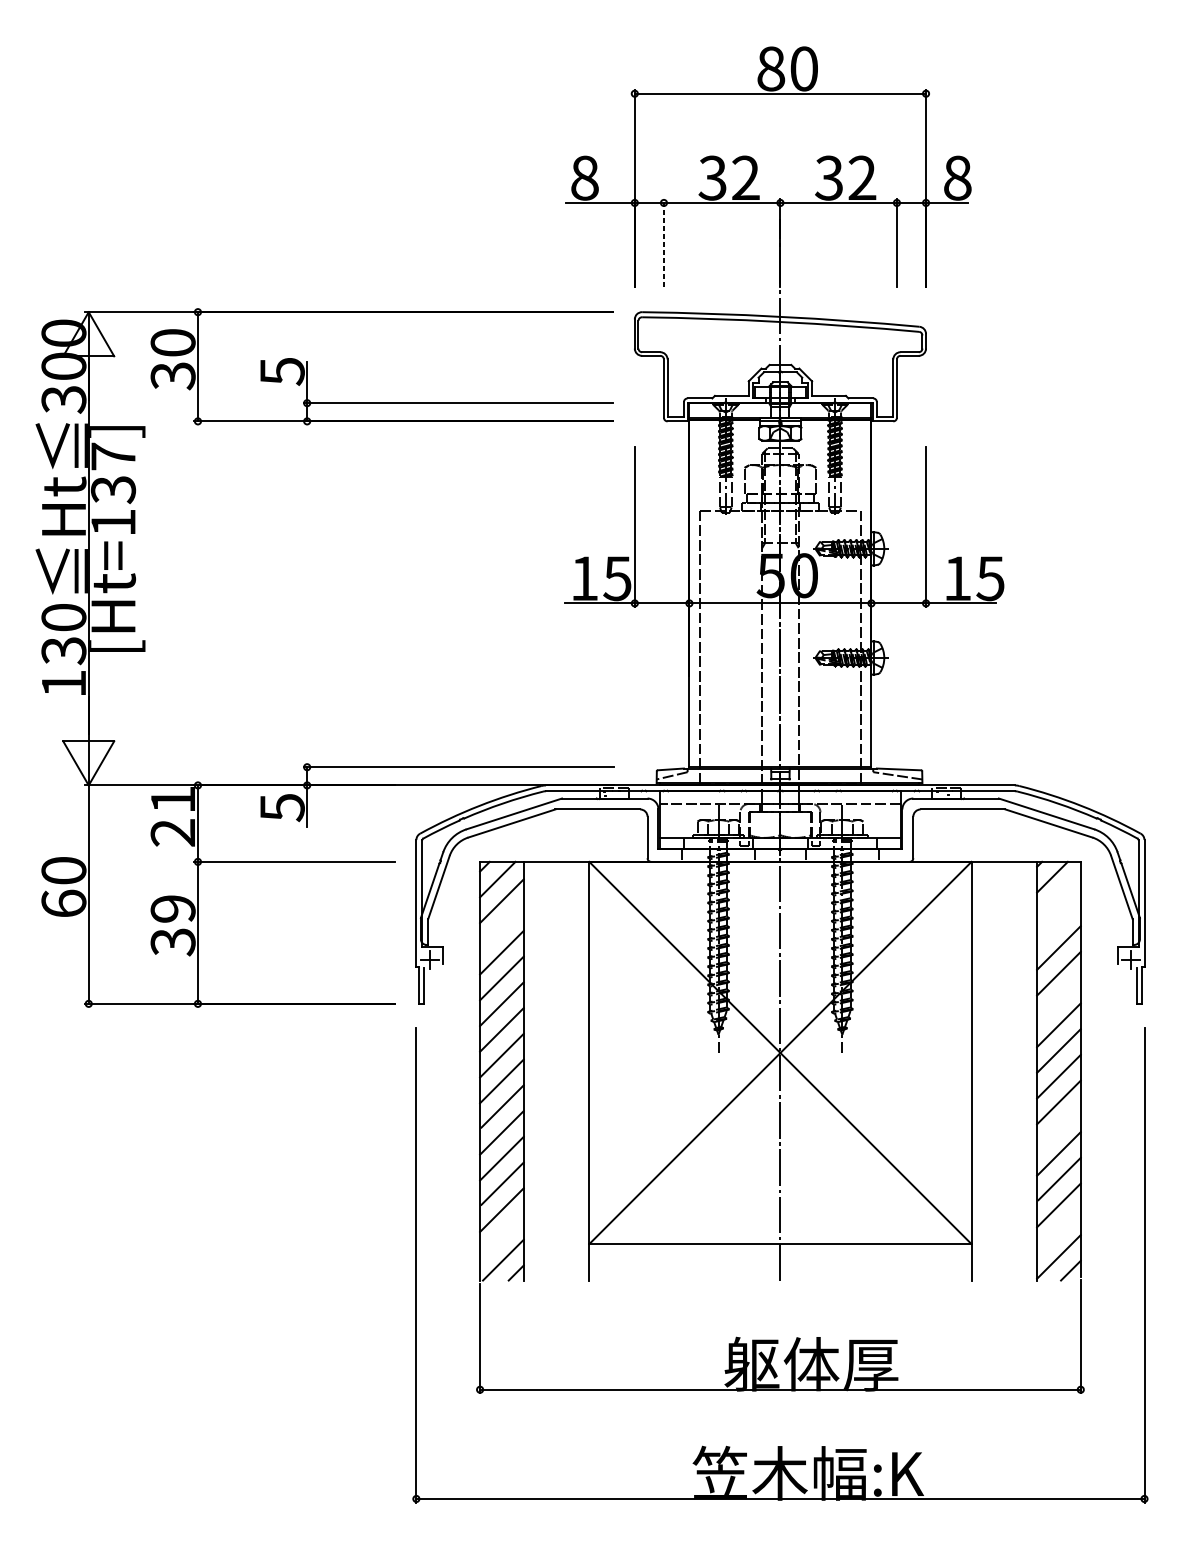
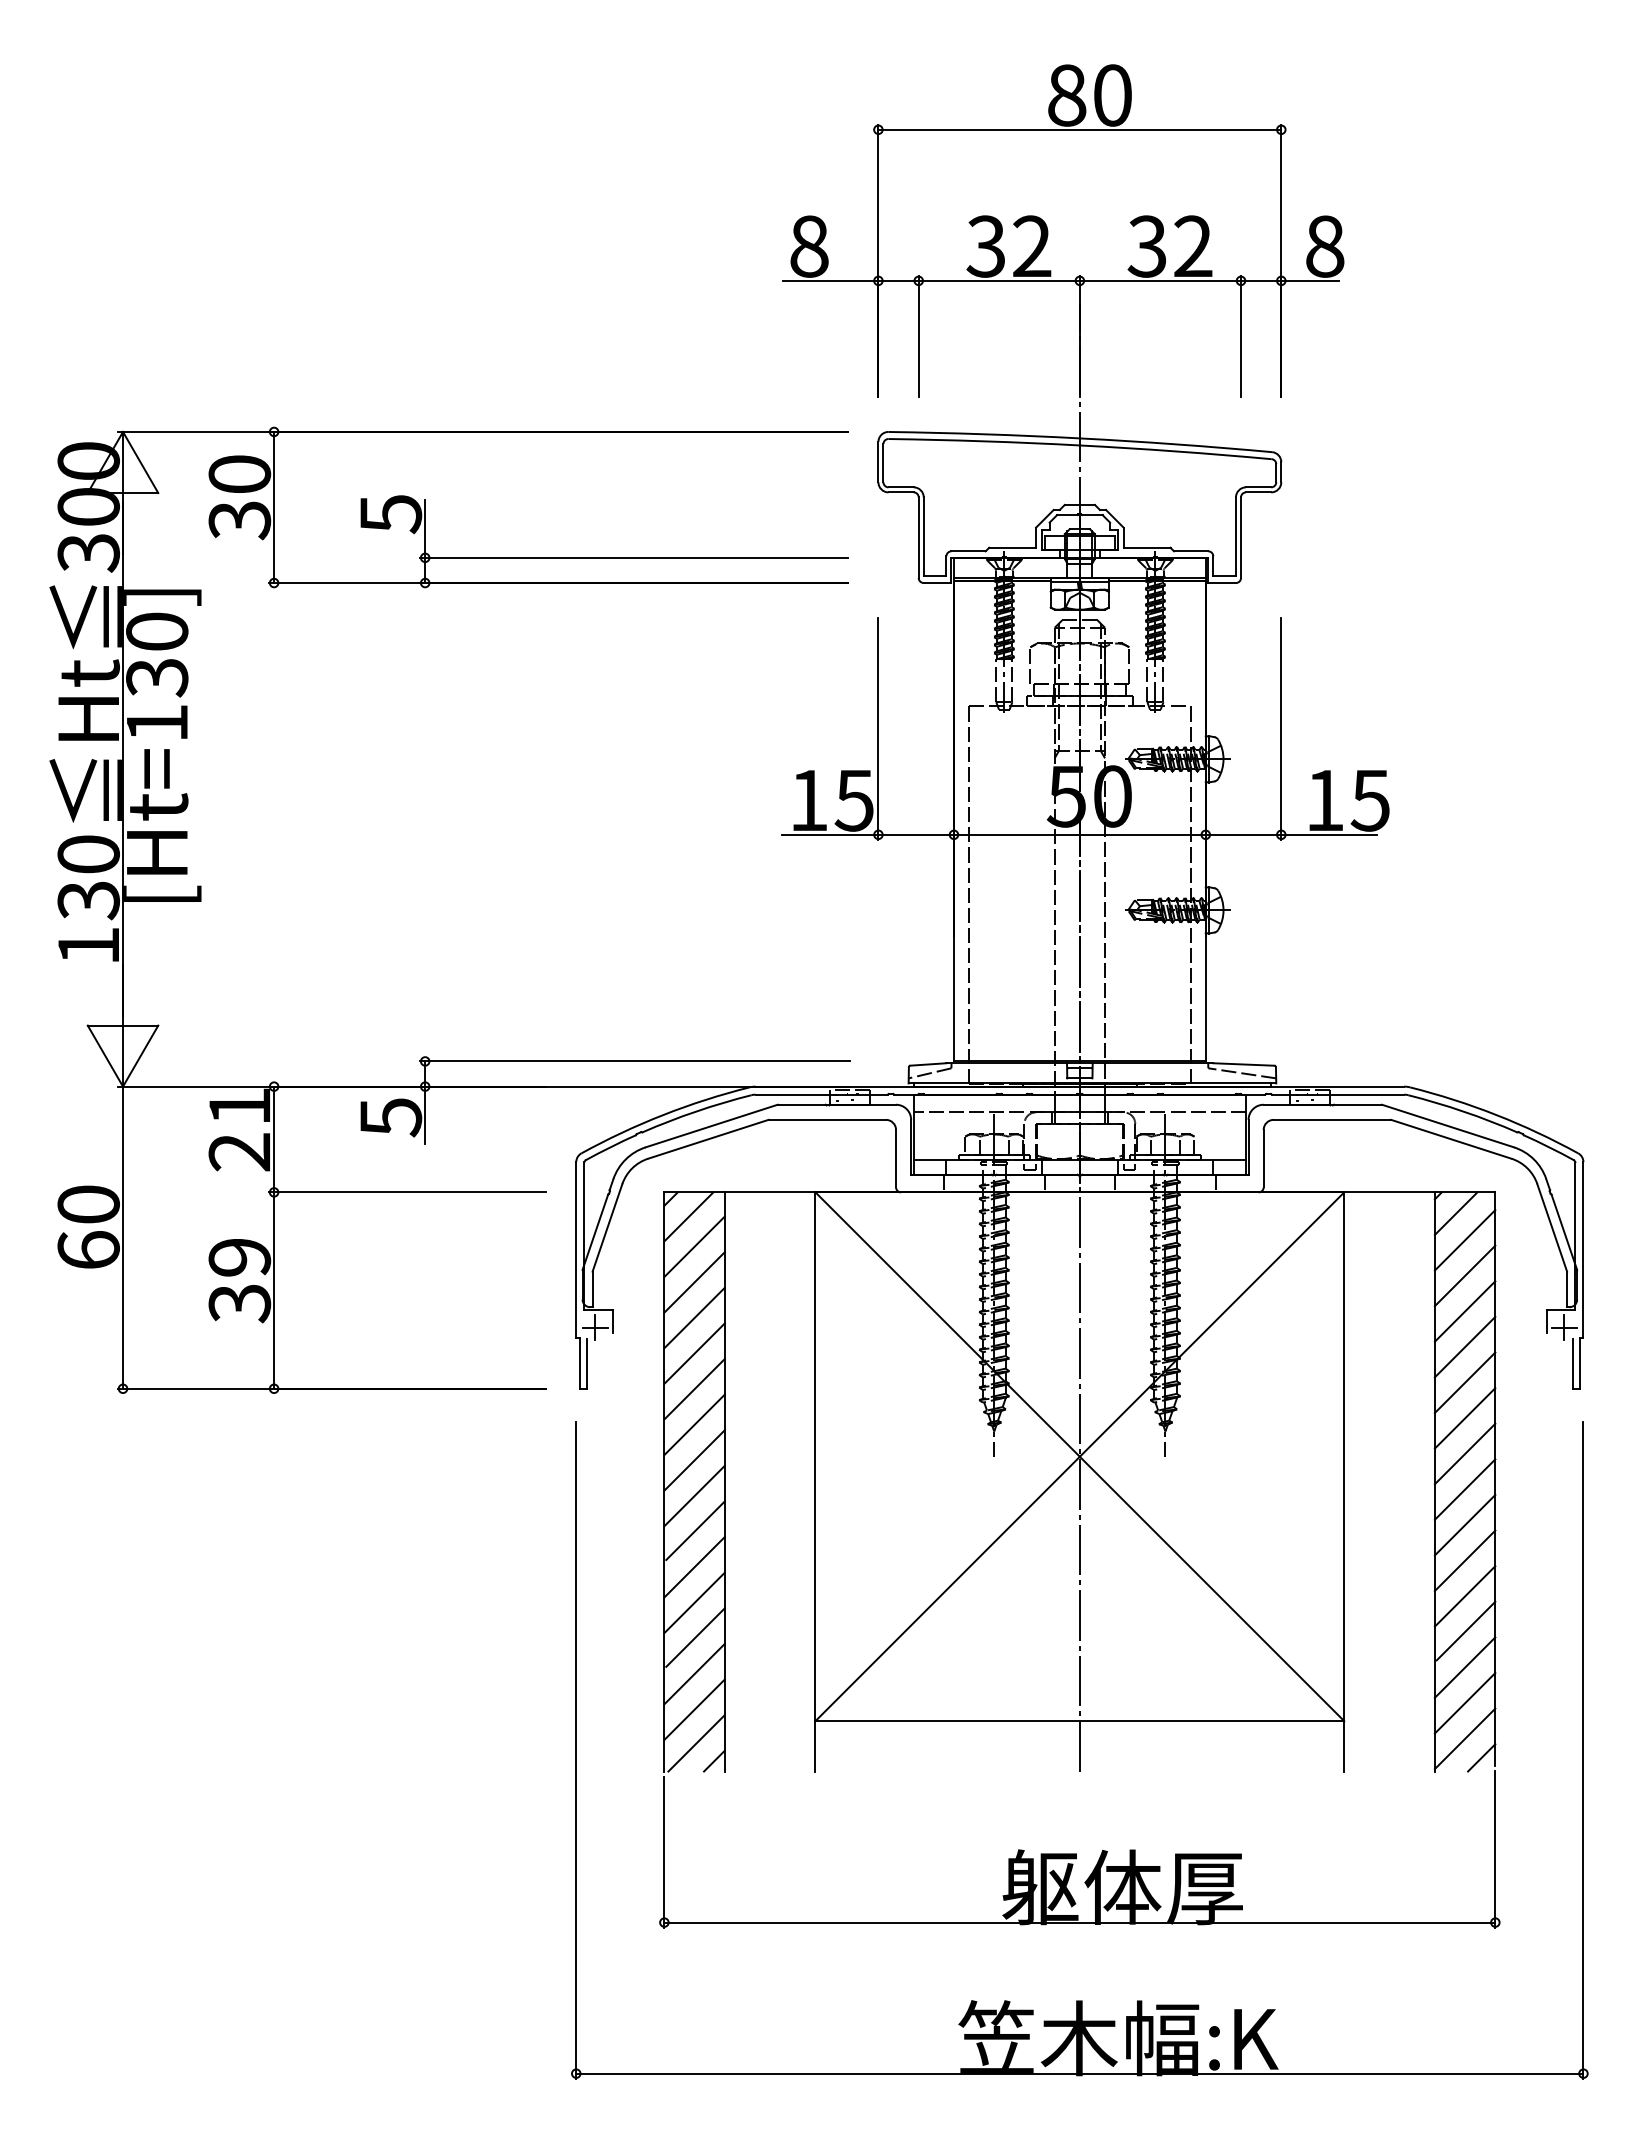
line: (663, 242) -> (918, 335), dashed -> solid
text: (113, 456) -> (157, 631), [Ht=137] -> [Ht=130]
line: (1058, 896) -> (1464, 1240), added
line: (1058, 921) -> (1464, 1275), added
line: (501, 927) -> (694, 1282), added
line: (1058, 999) -> (1464, 1382), added
line: (1058, 1127) -> (1464, 1560), added
line: (1058, 1231) -> (1464, 1703), added
line: (501, 1235) -> (694, 1709), added

